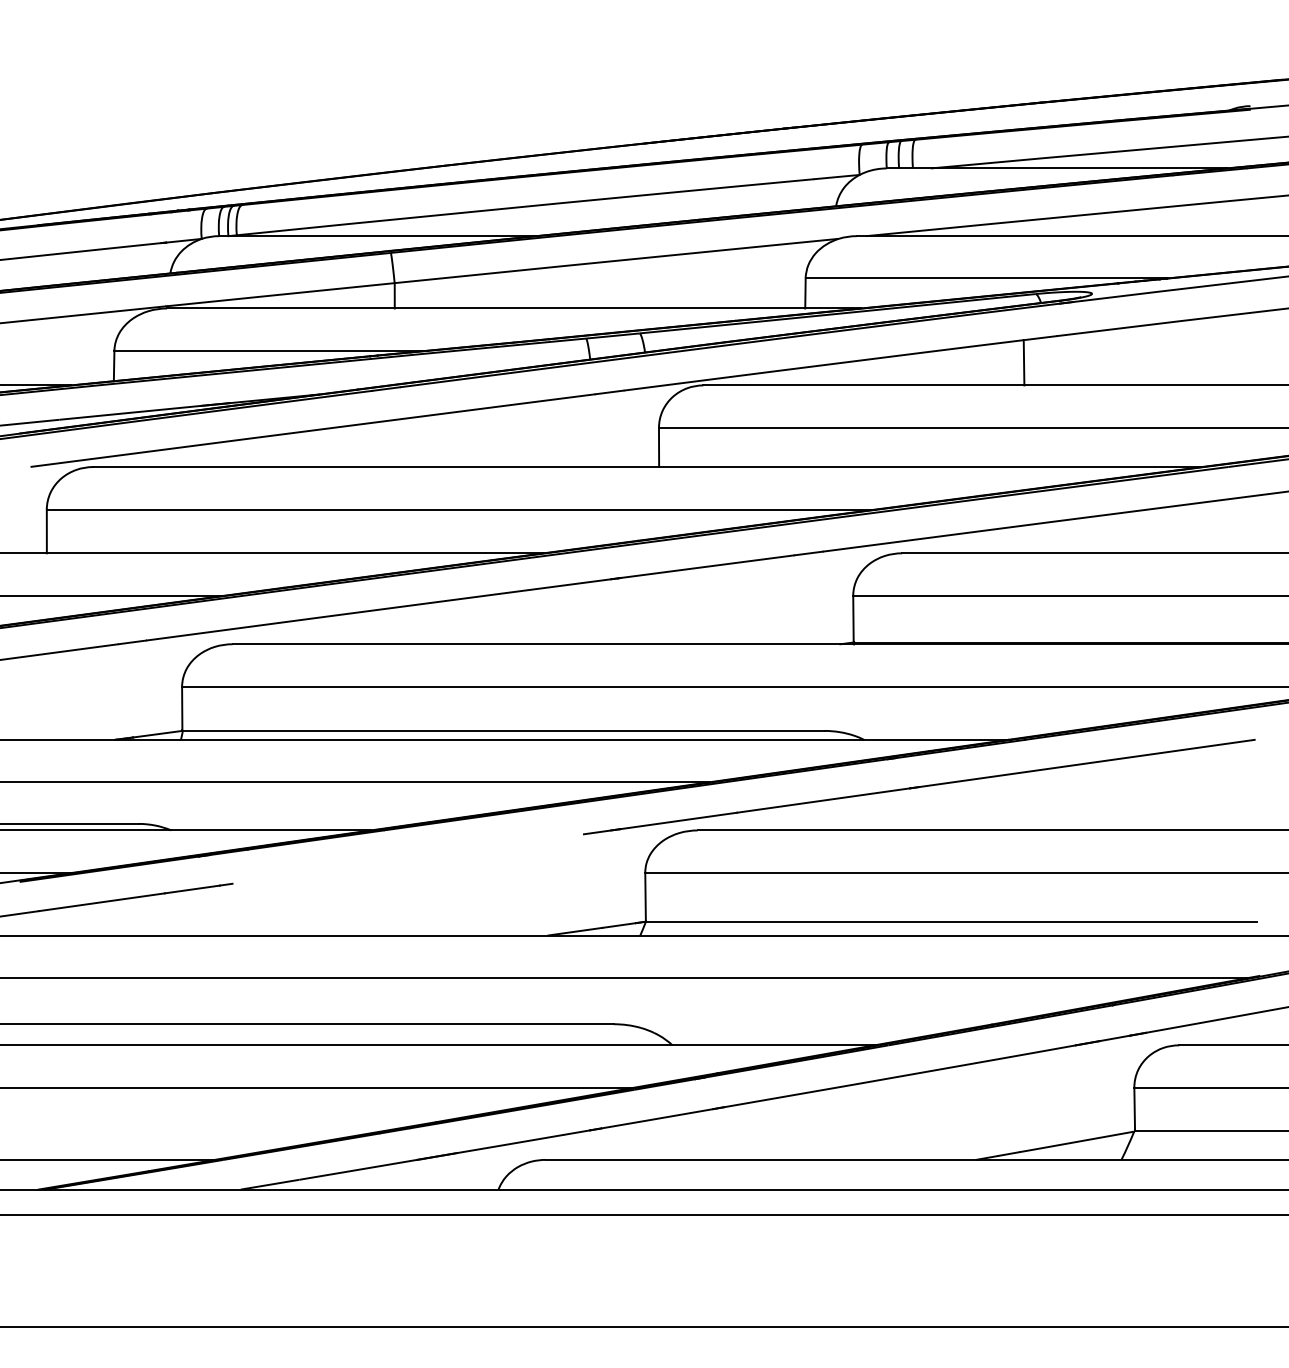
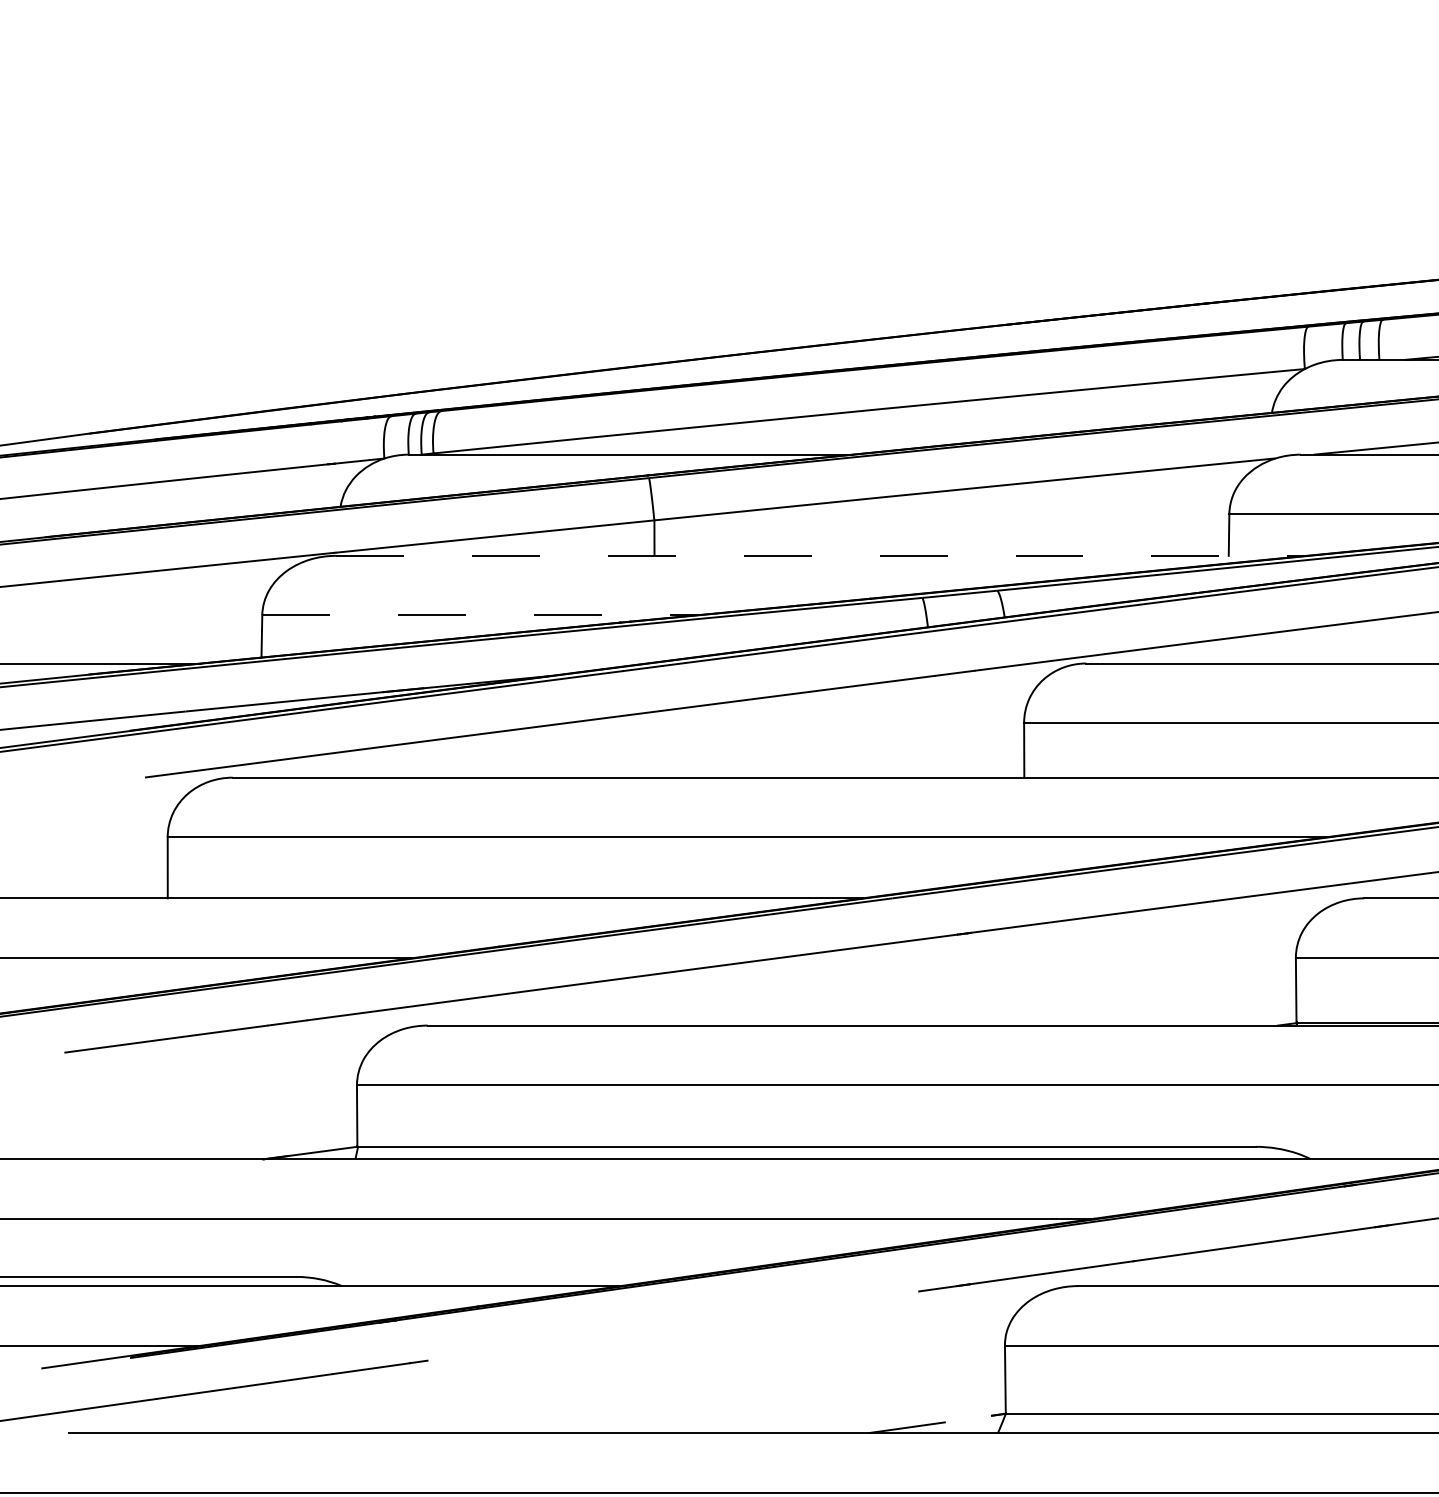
line: (514, 308) -> (821, 555), solid -> dashed
line: (271, 350) -> (482, 614), solid -> dashed
line: (619, 925) -> (968, 1419), removed

